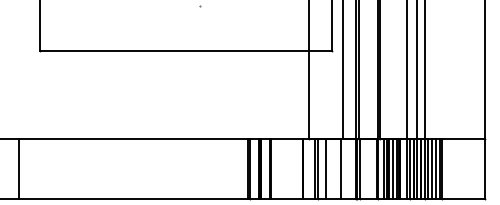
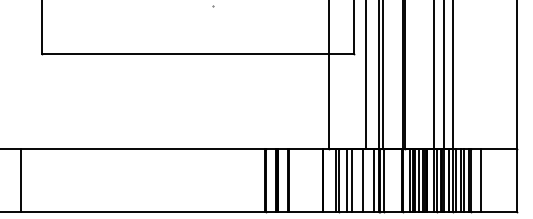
line: (330, 169) -> (352, 180), added
line: (350, 169) -> (373, 180), added
line: (450, 169) -> (480, 180), added

